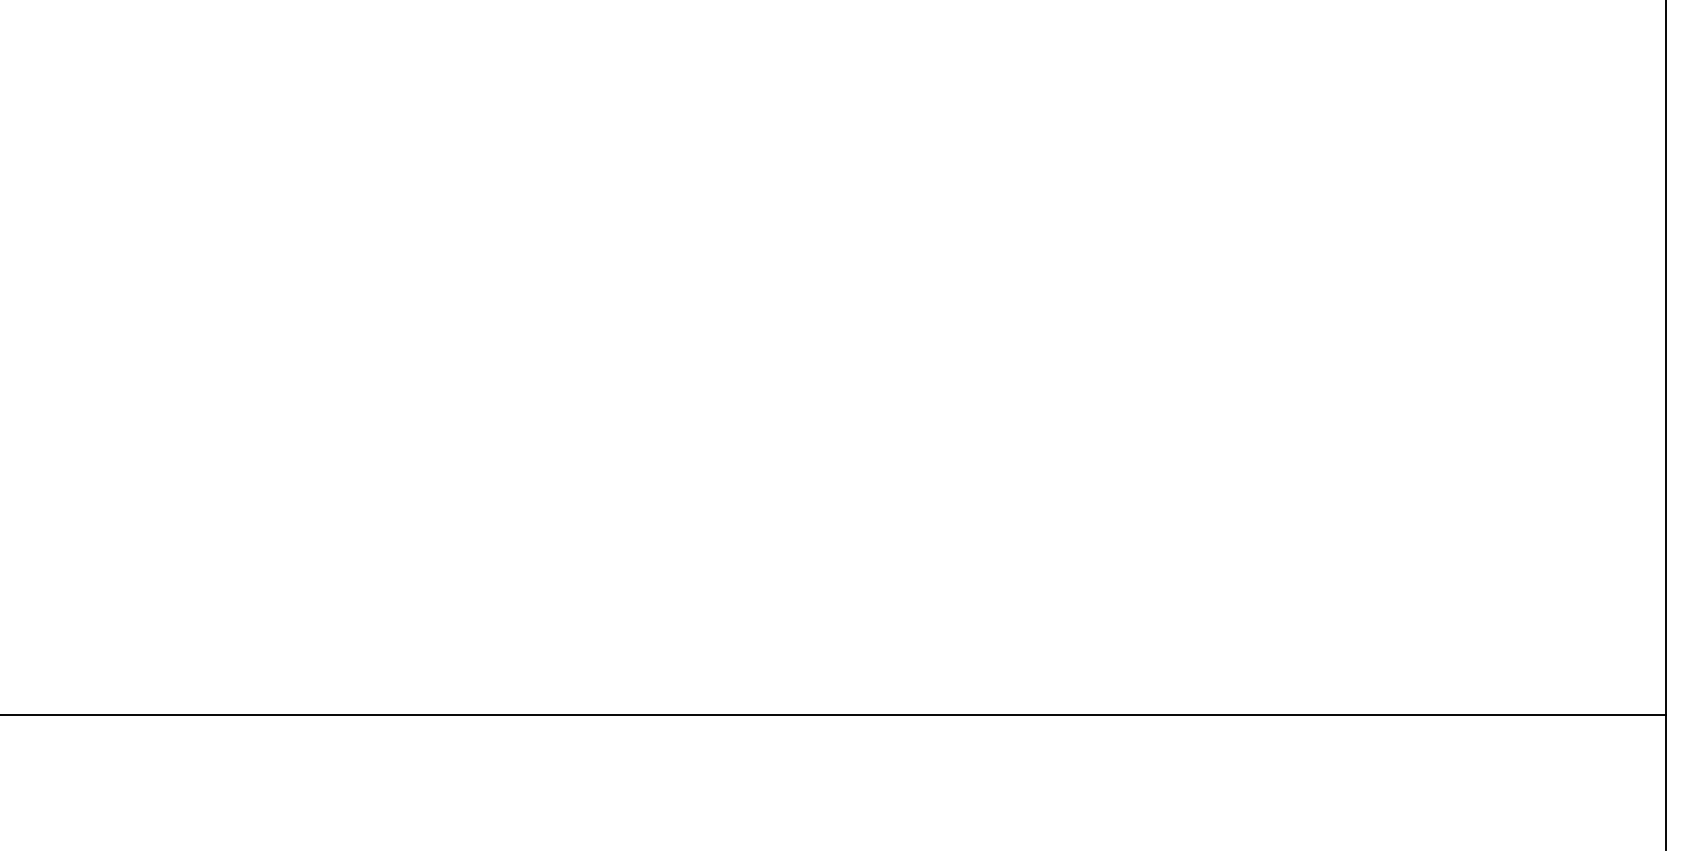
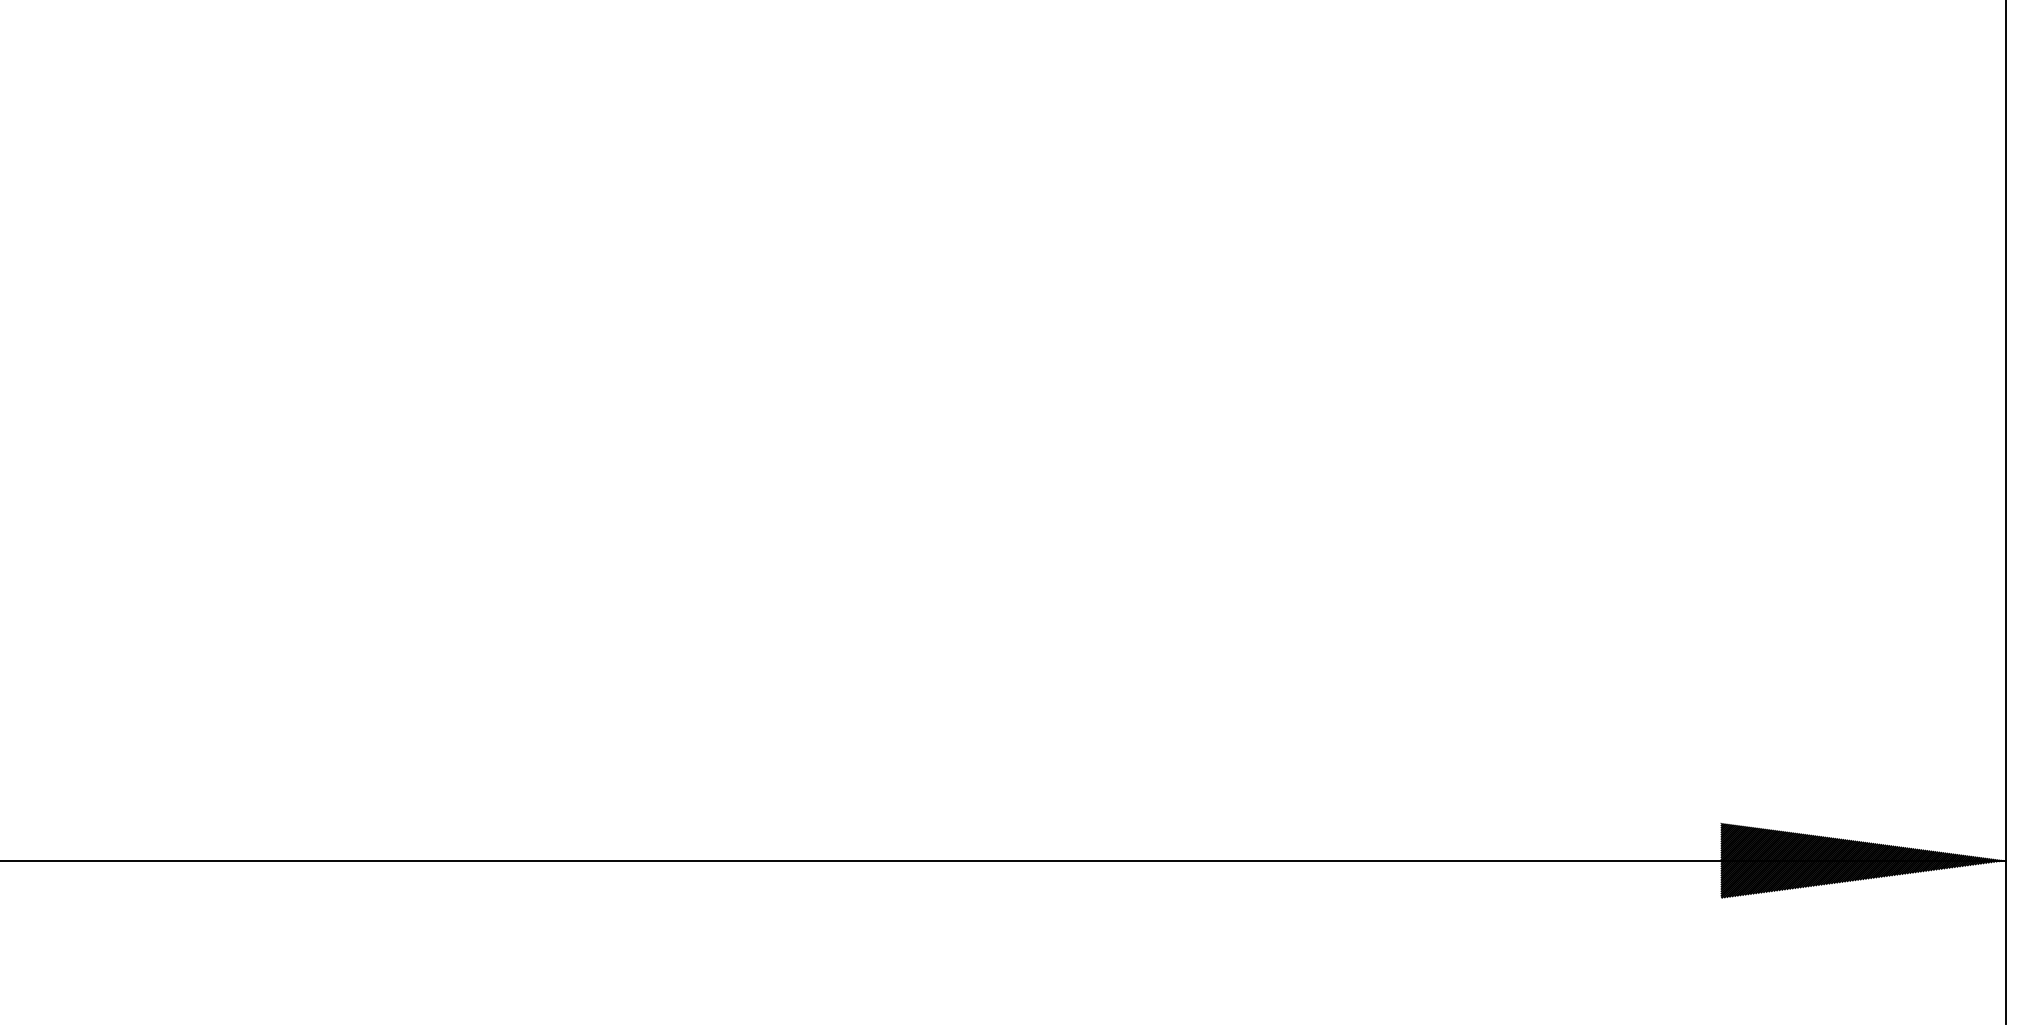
hatch: (1546, 714) -> (1863, 860), added

